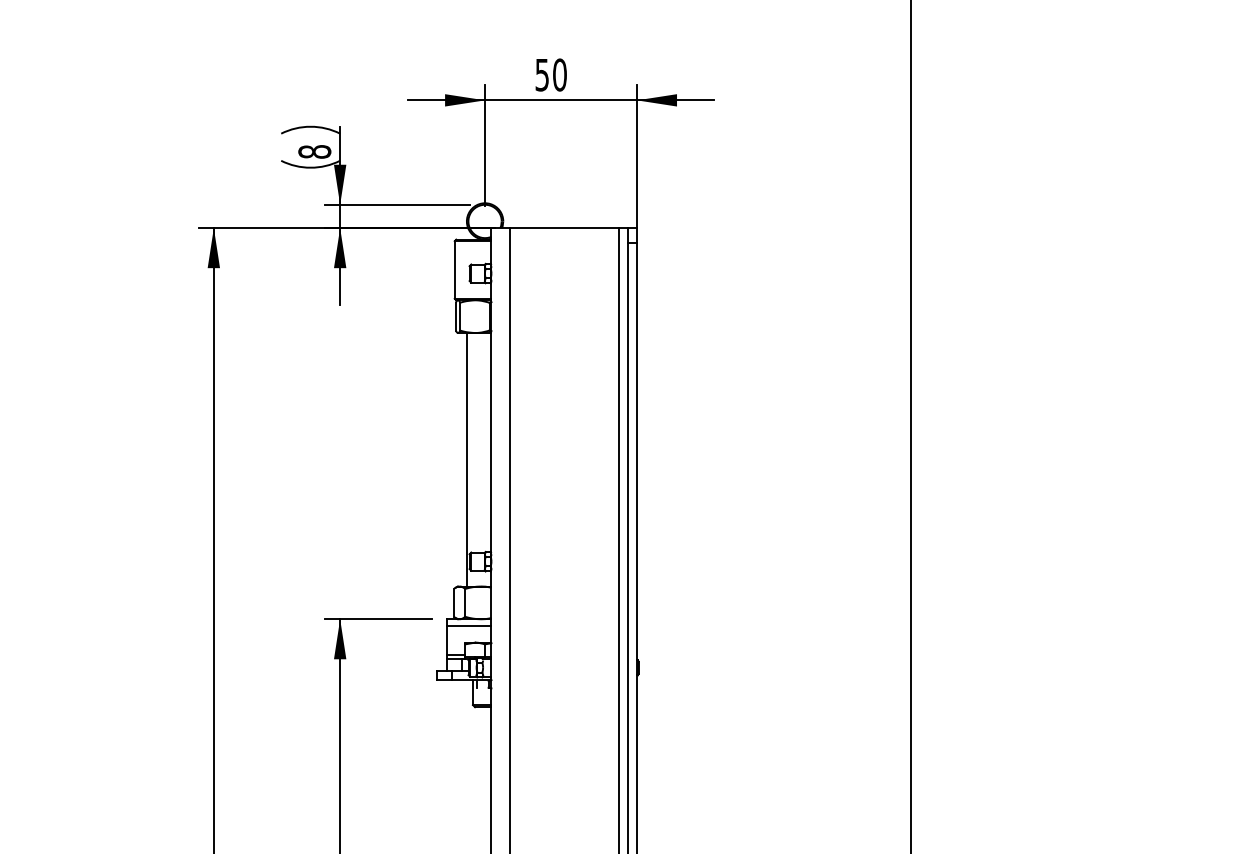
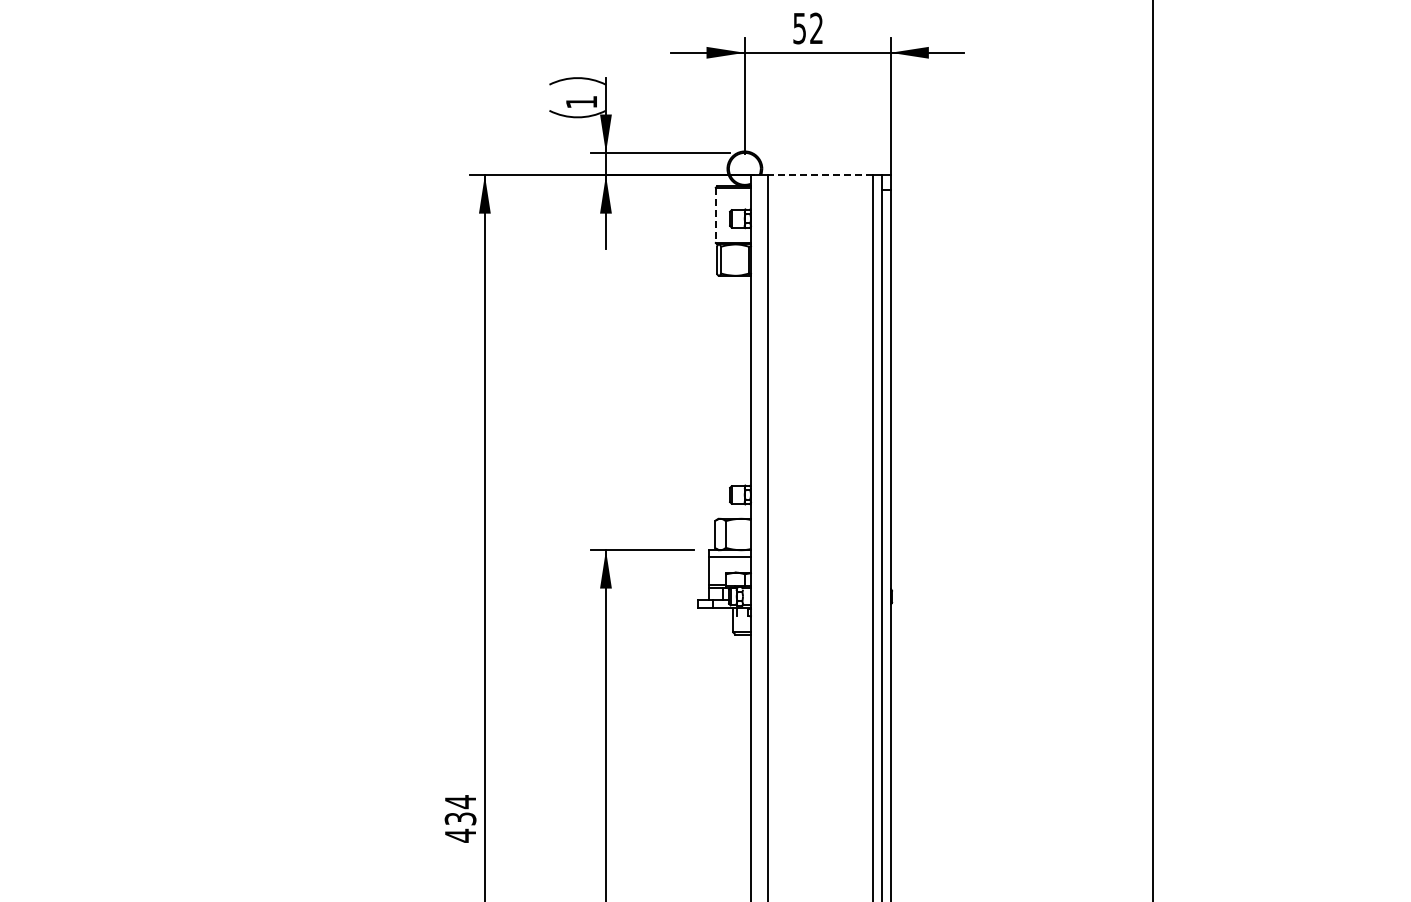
text: (559, 75) -> (816, 28), 50 -> 52
text: (314, 151) -> (581, 101), 8 -> 1
line: (563, 228) -> (820, 175), solid -> dashed
line: (454, 270) -> (715, 215), solid -> dashed
line: (466, 458) -> (727, 396), removed

